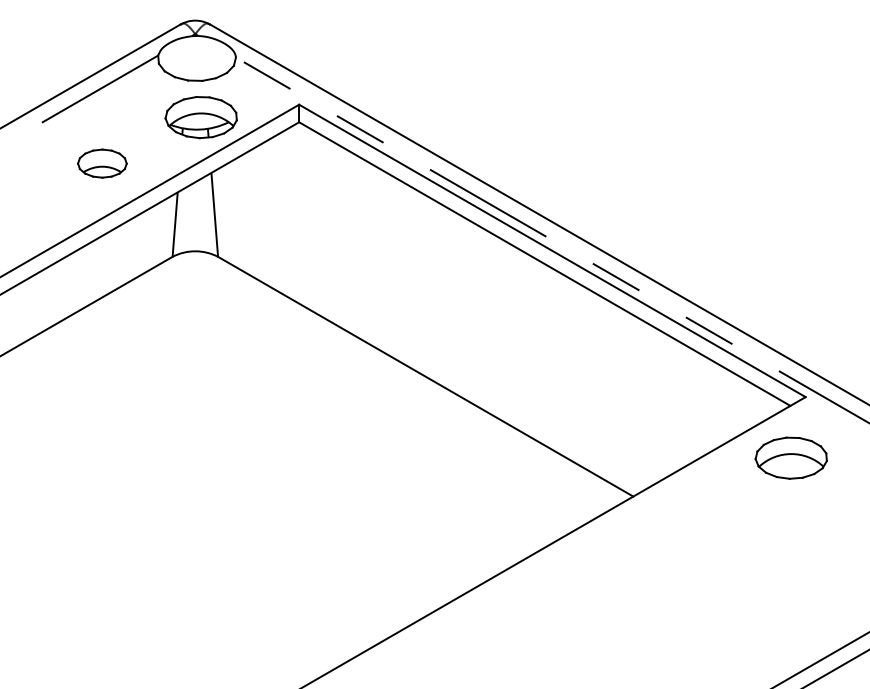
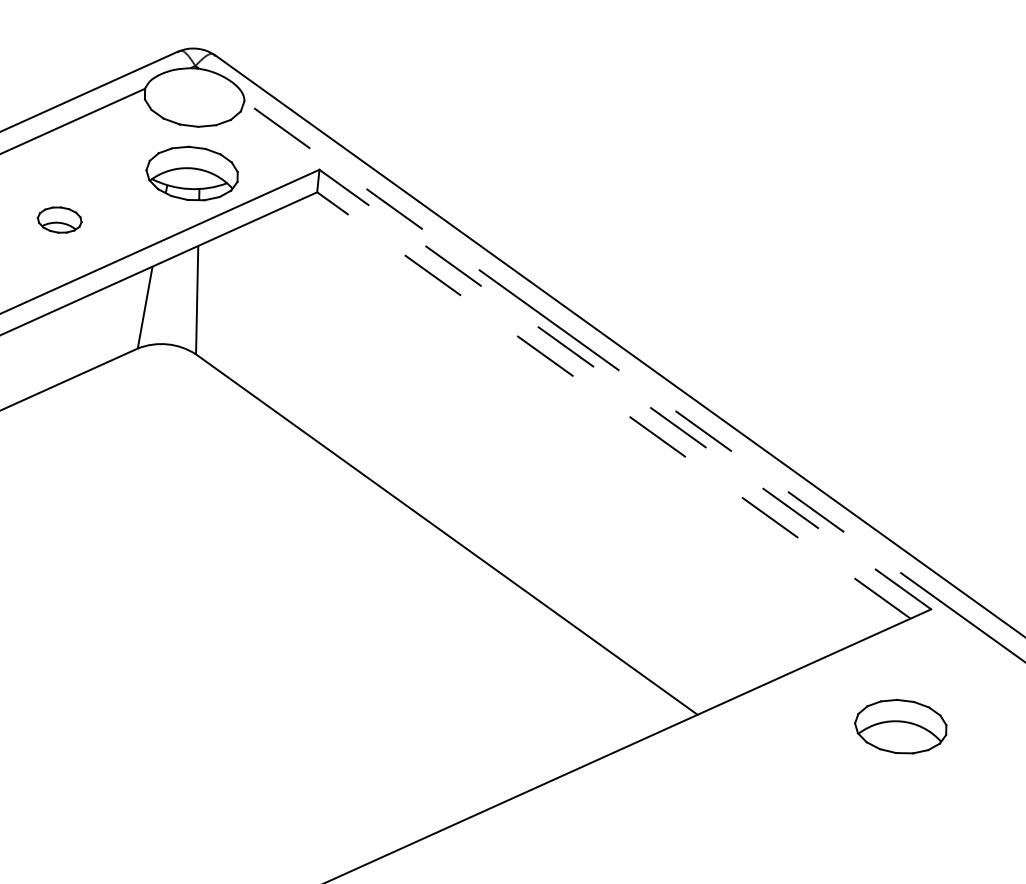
part: (102, 163) -> (59, 219), size x0.7
line: (551, 250) -> (624, 388), solid -> dashed
line: (544, 264) -> (613, 405), solid -> dashed
part: (790, 457) -> (899, 725), moved

